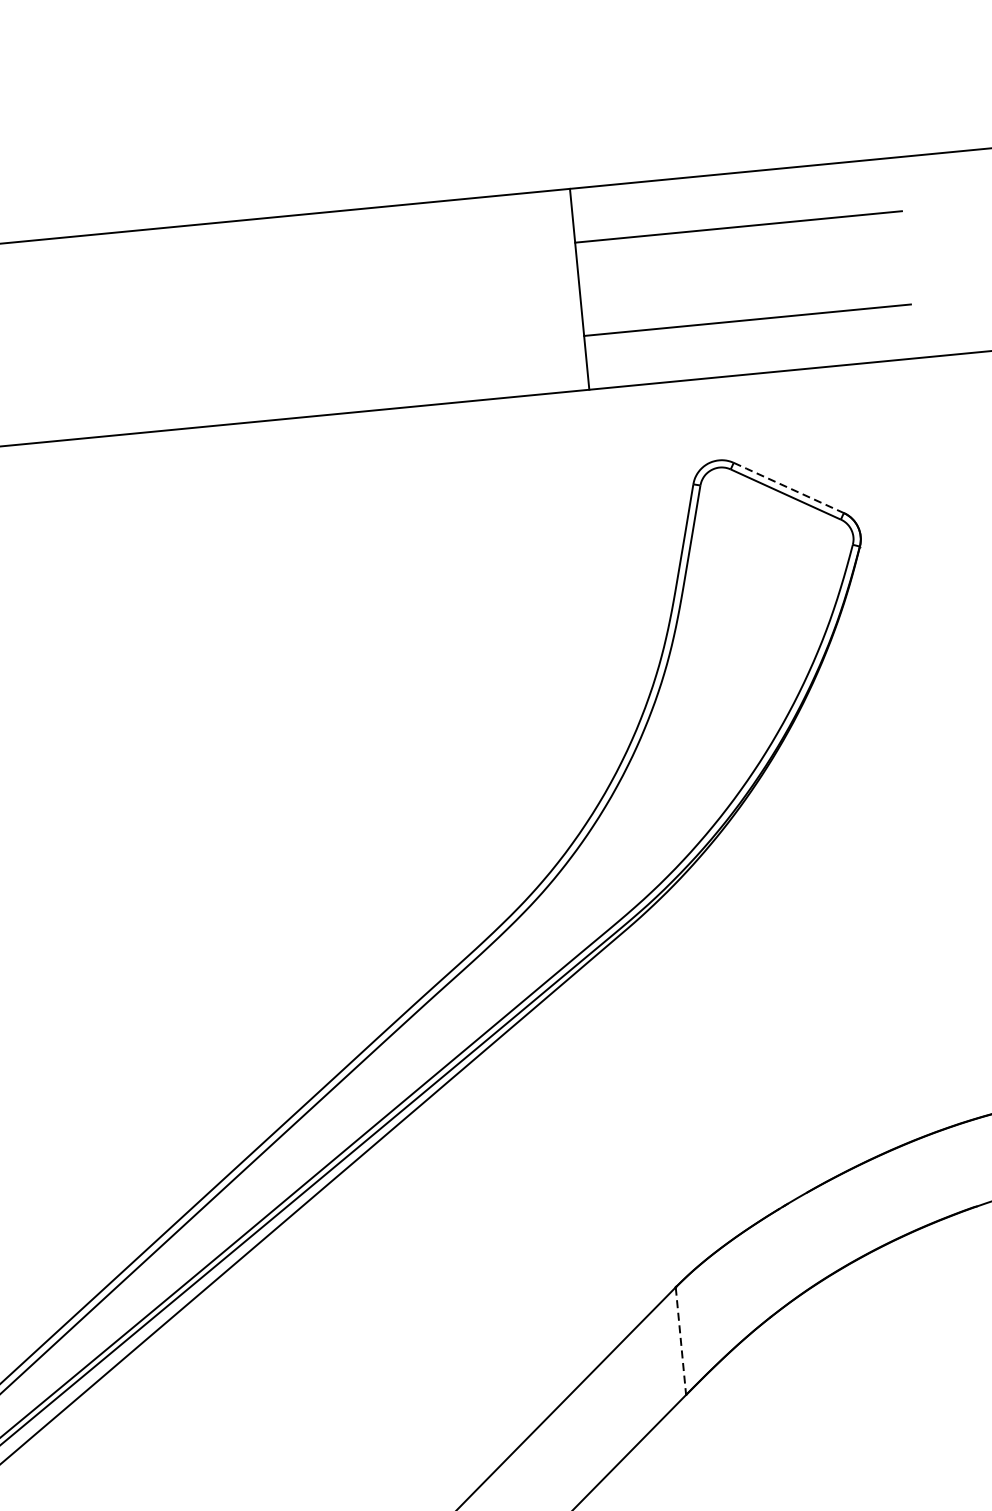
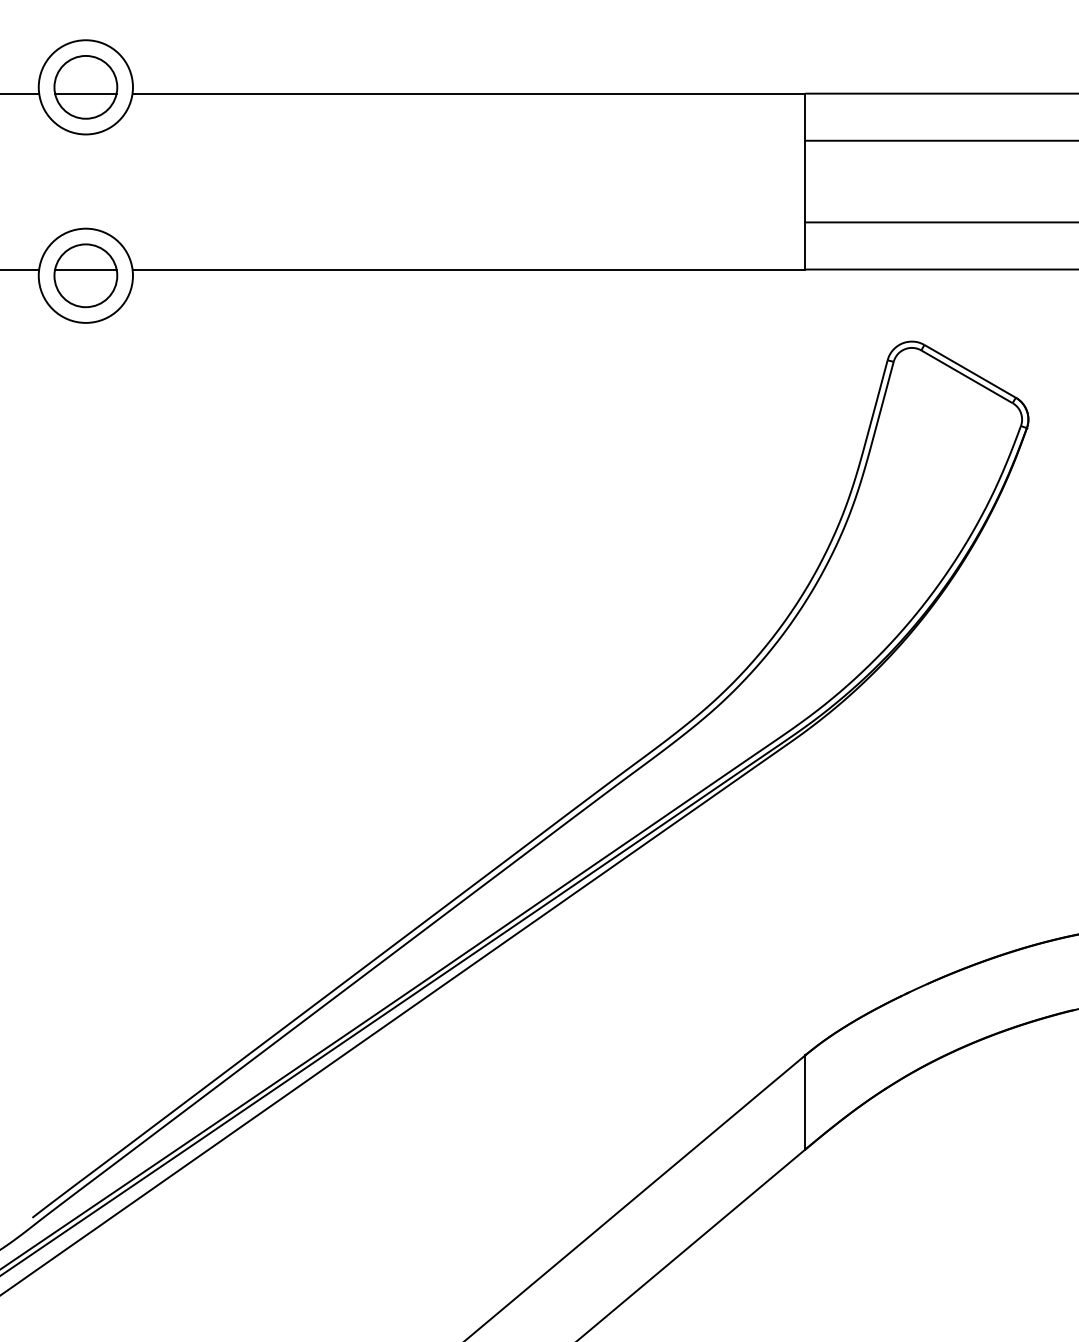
line: (789, 488) -> (970, 371), dashed -> solid
line: (681, 1341) -> (805, 1102), dashed -> solid

